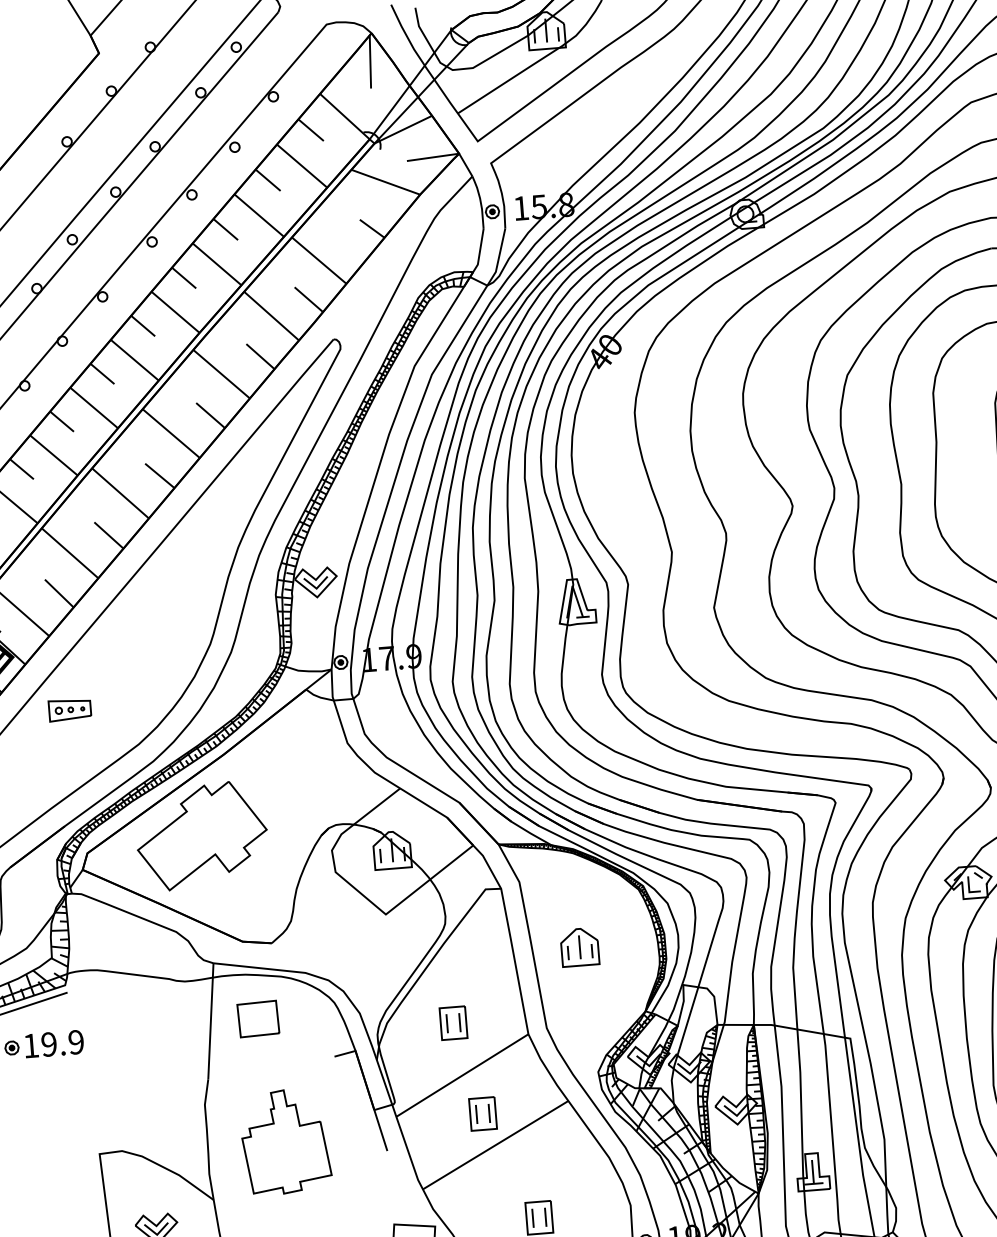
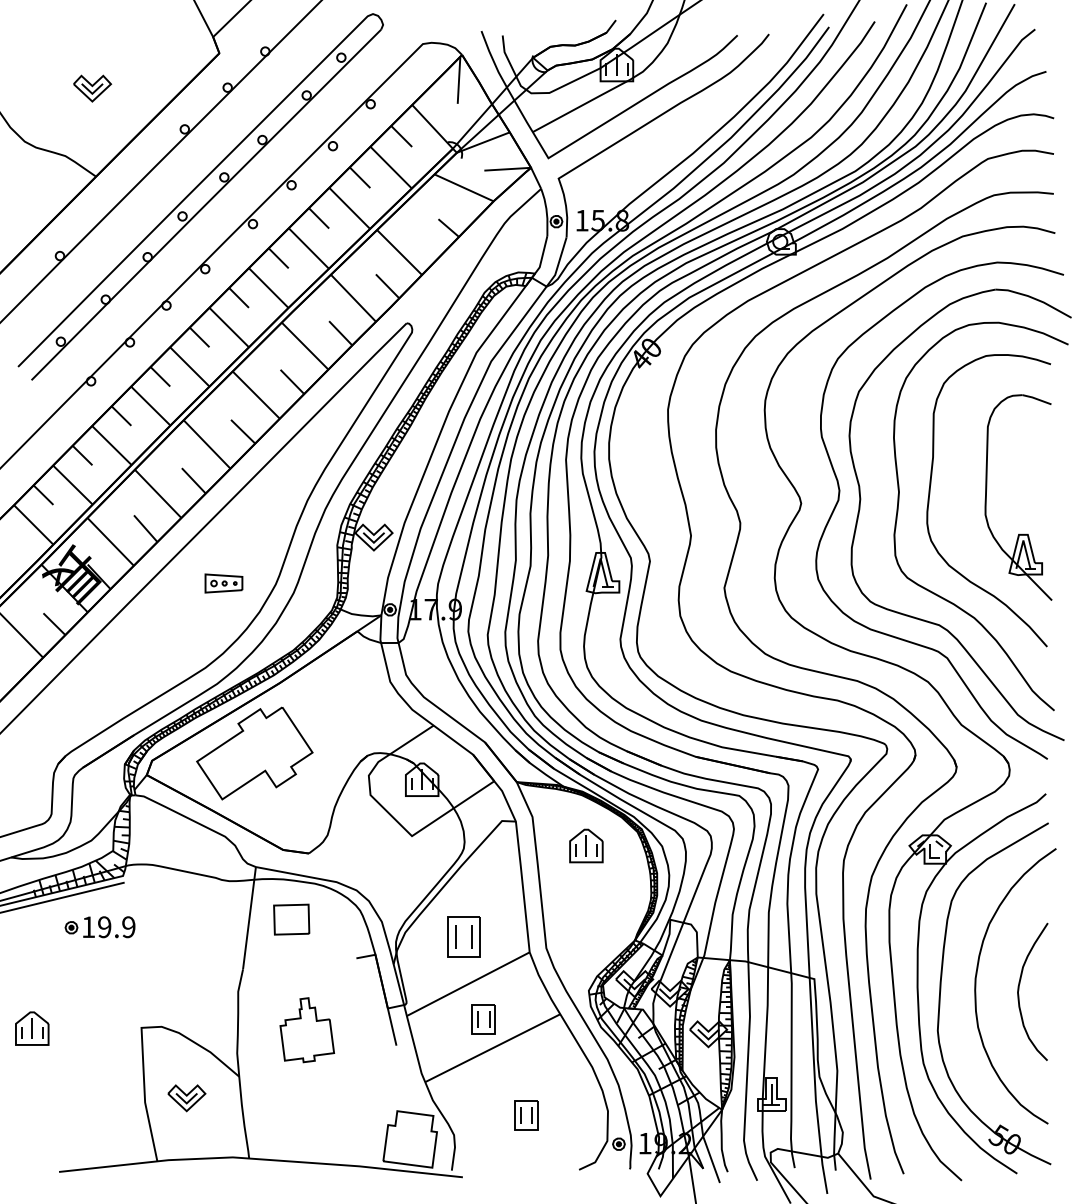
part: (69, 709) -> (223, 583), moved
part: (579, 946) -> (586, 845), moved
part: (453, 1022) -> (464, 936), size x1.4
part: (286, 1140) -> (307, 1029), size x0.7

